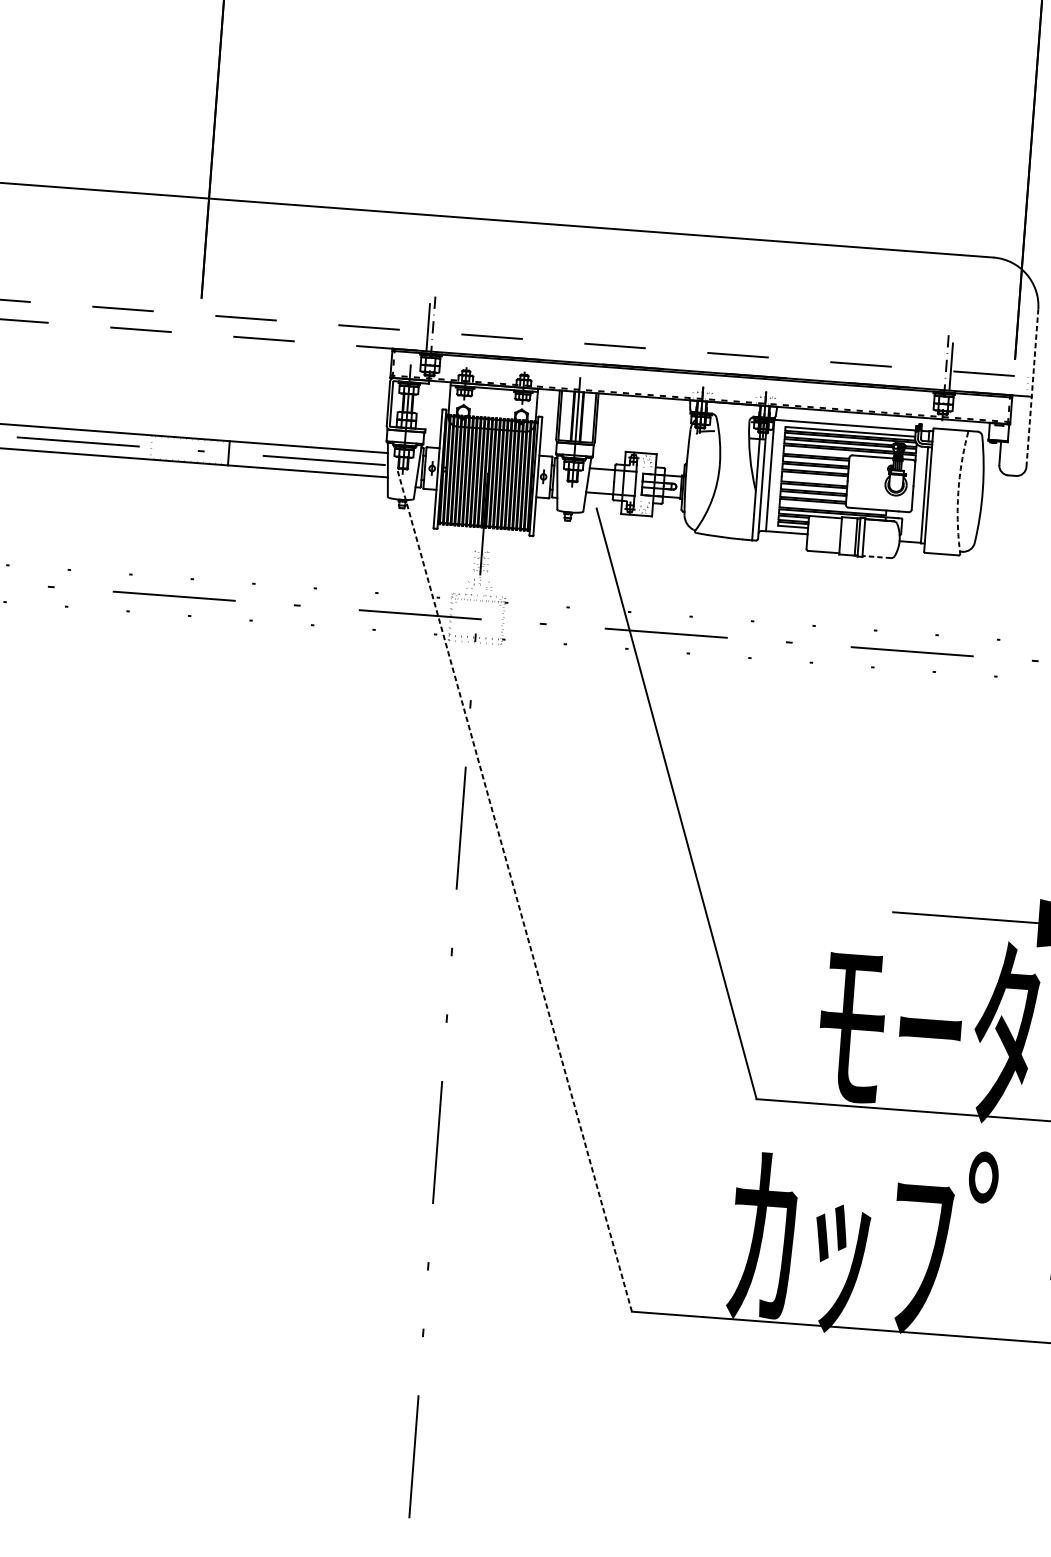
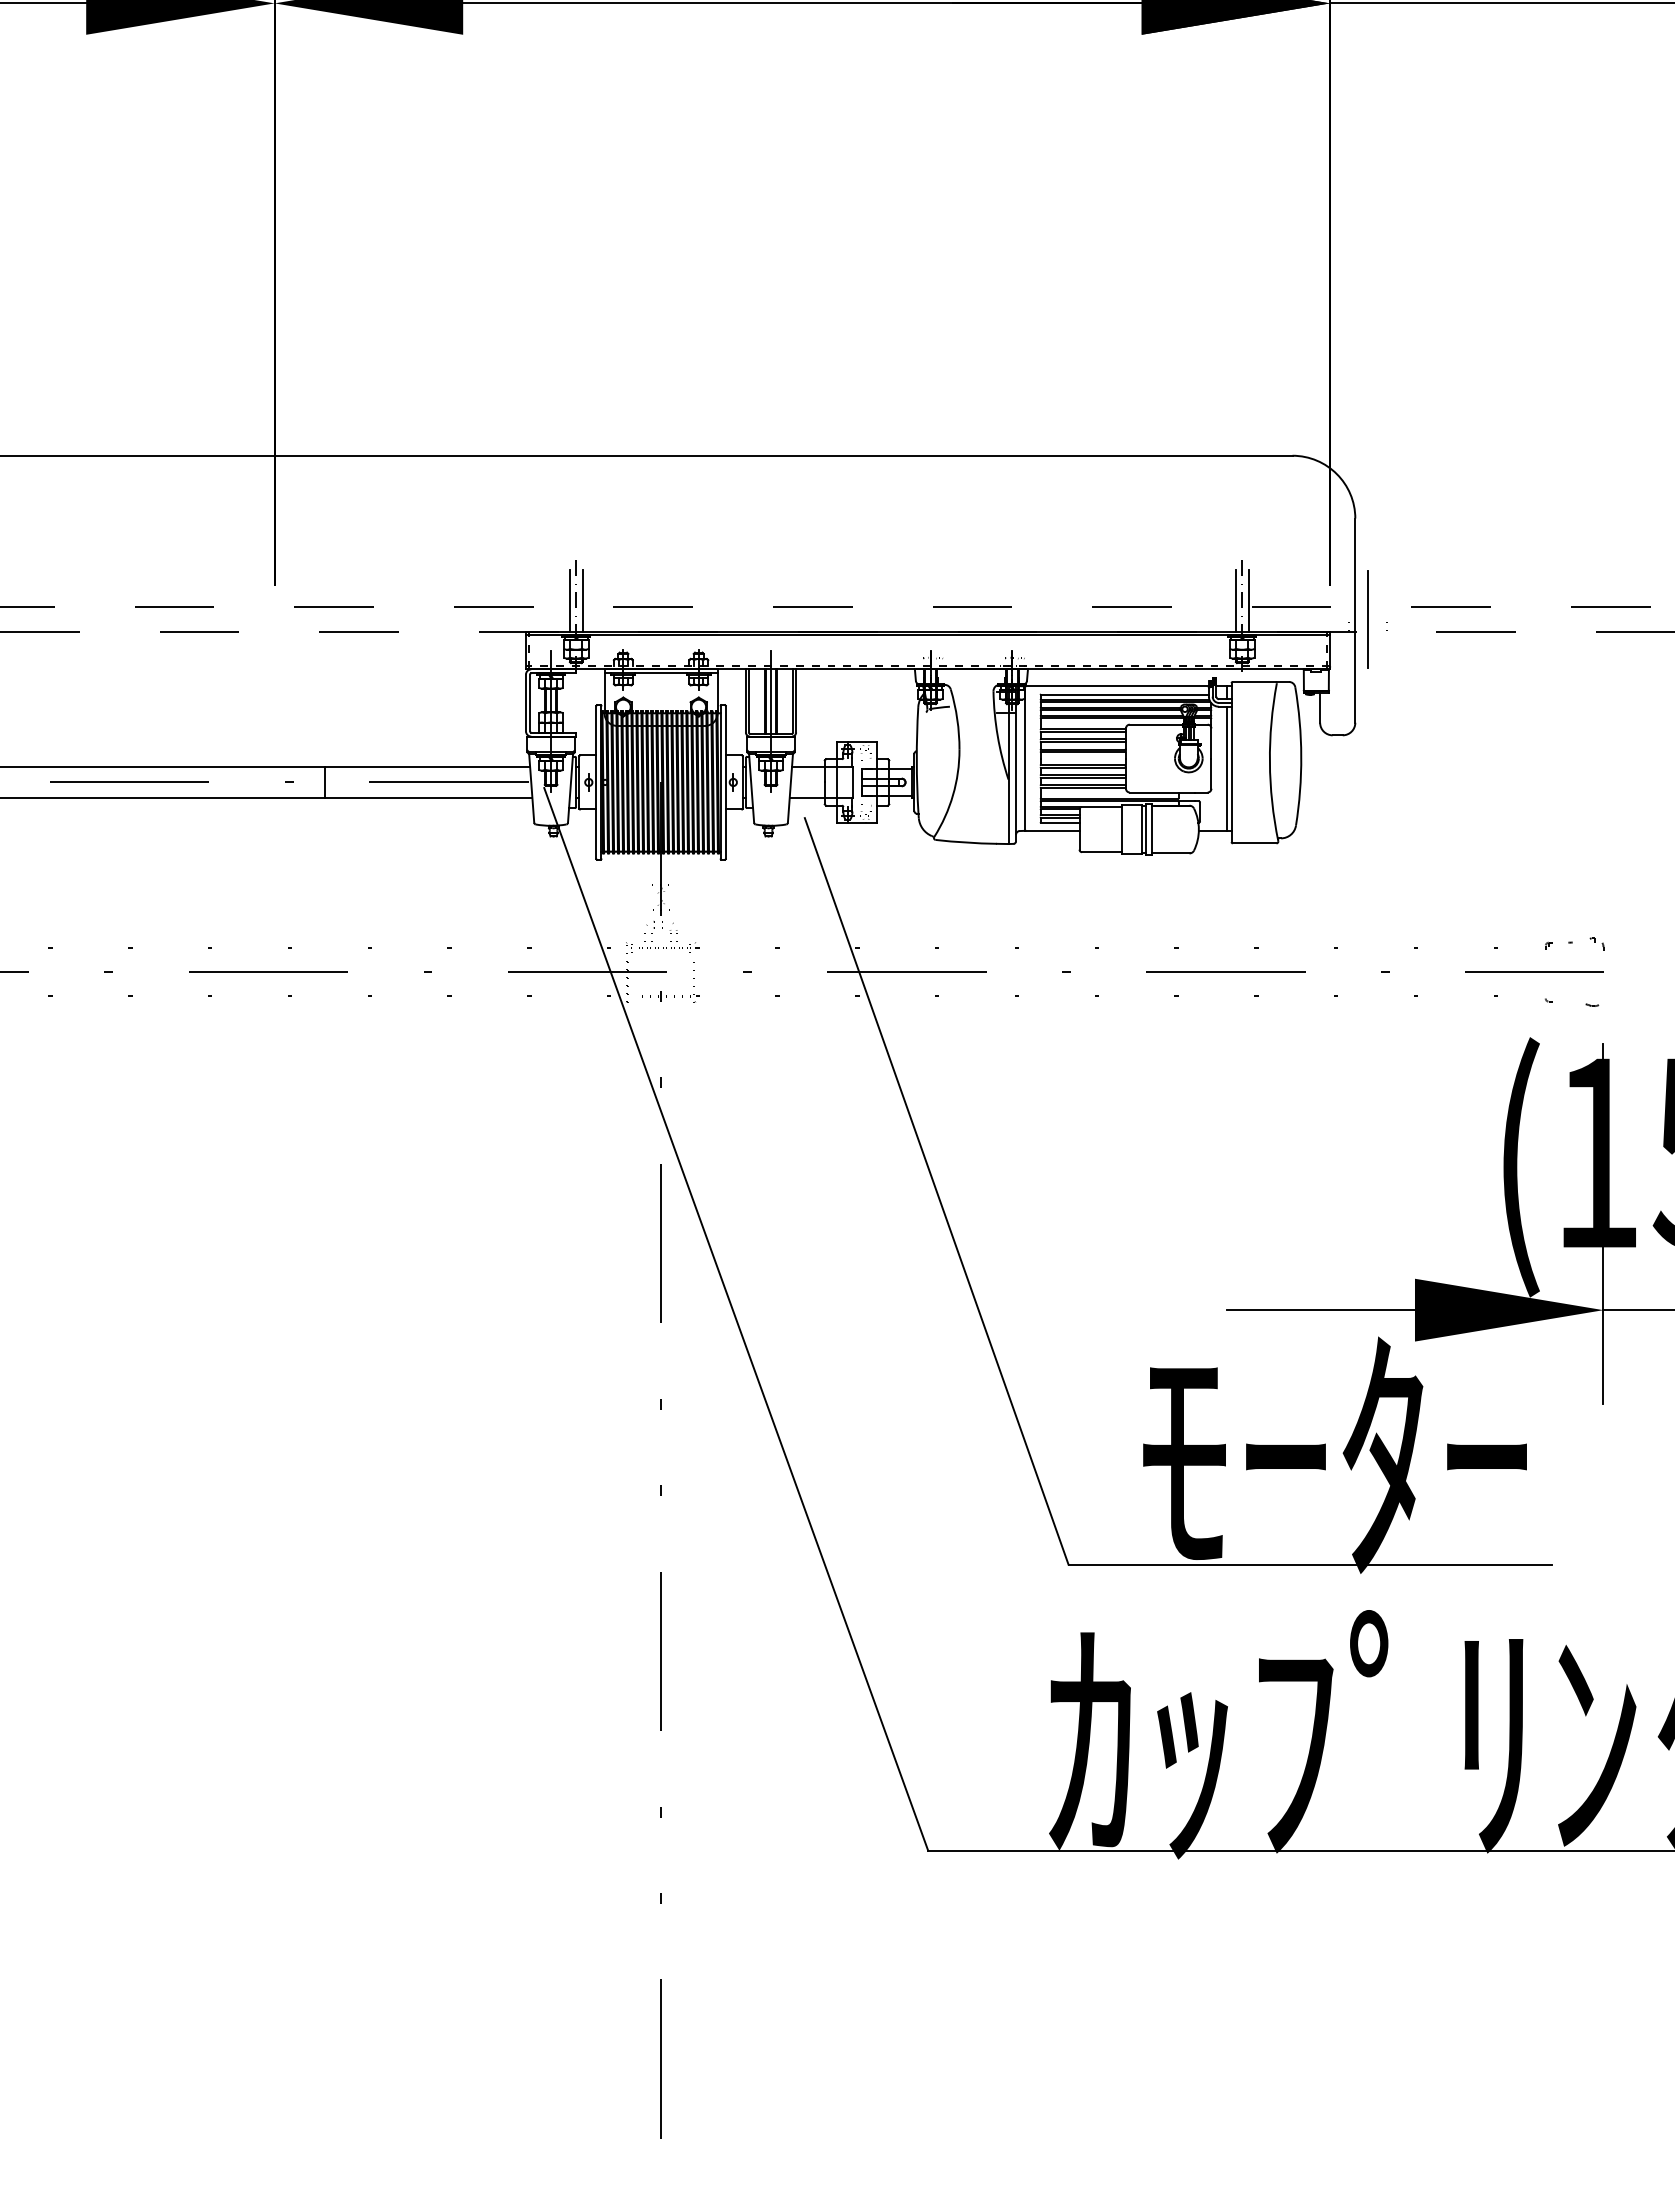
line: (437, 327) -> (582, 600), added
line: (941, 365) -> (1235, 600), added
line: (1041, 387) -> (1367, 618), added
line: (1032, 388) -> (1355, 620), dashed -> solid
arc: (958, 492) -> (1269, 762), dashed -> solid
line: (876, 557) -> (1170, 853), dashed -> solid
line: (515, 890) -> (736, 1318), dashed -> solid

